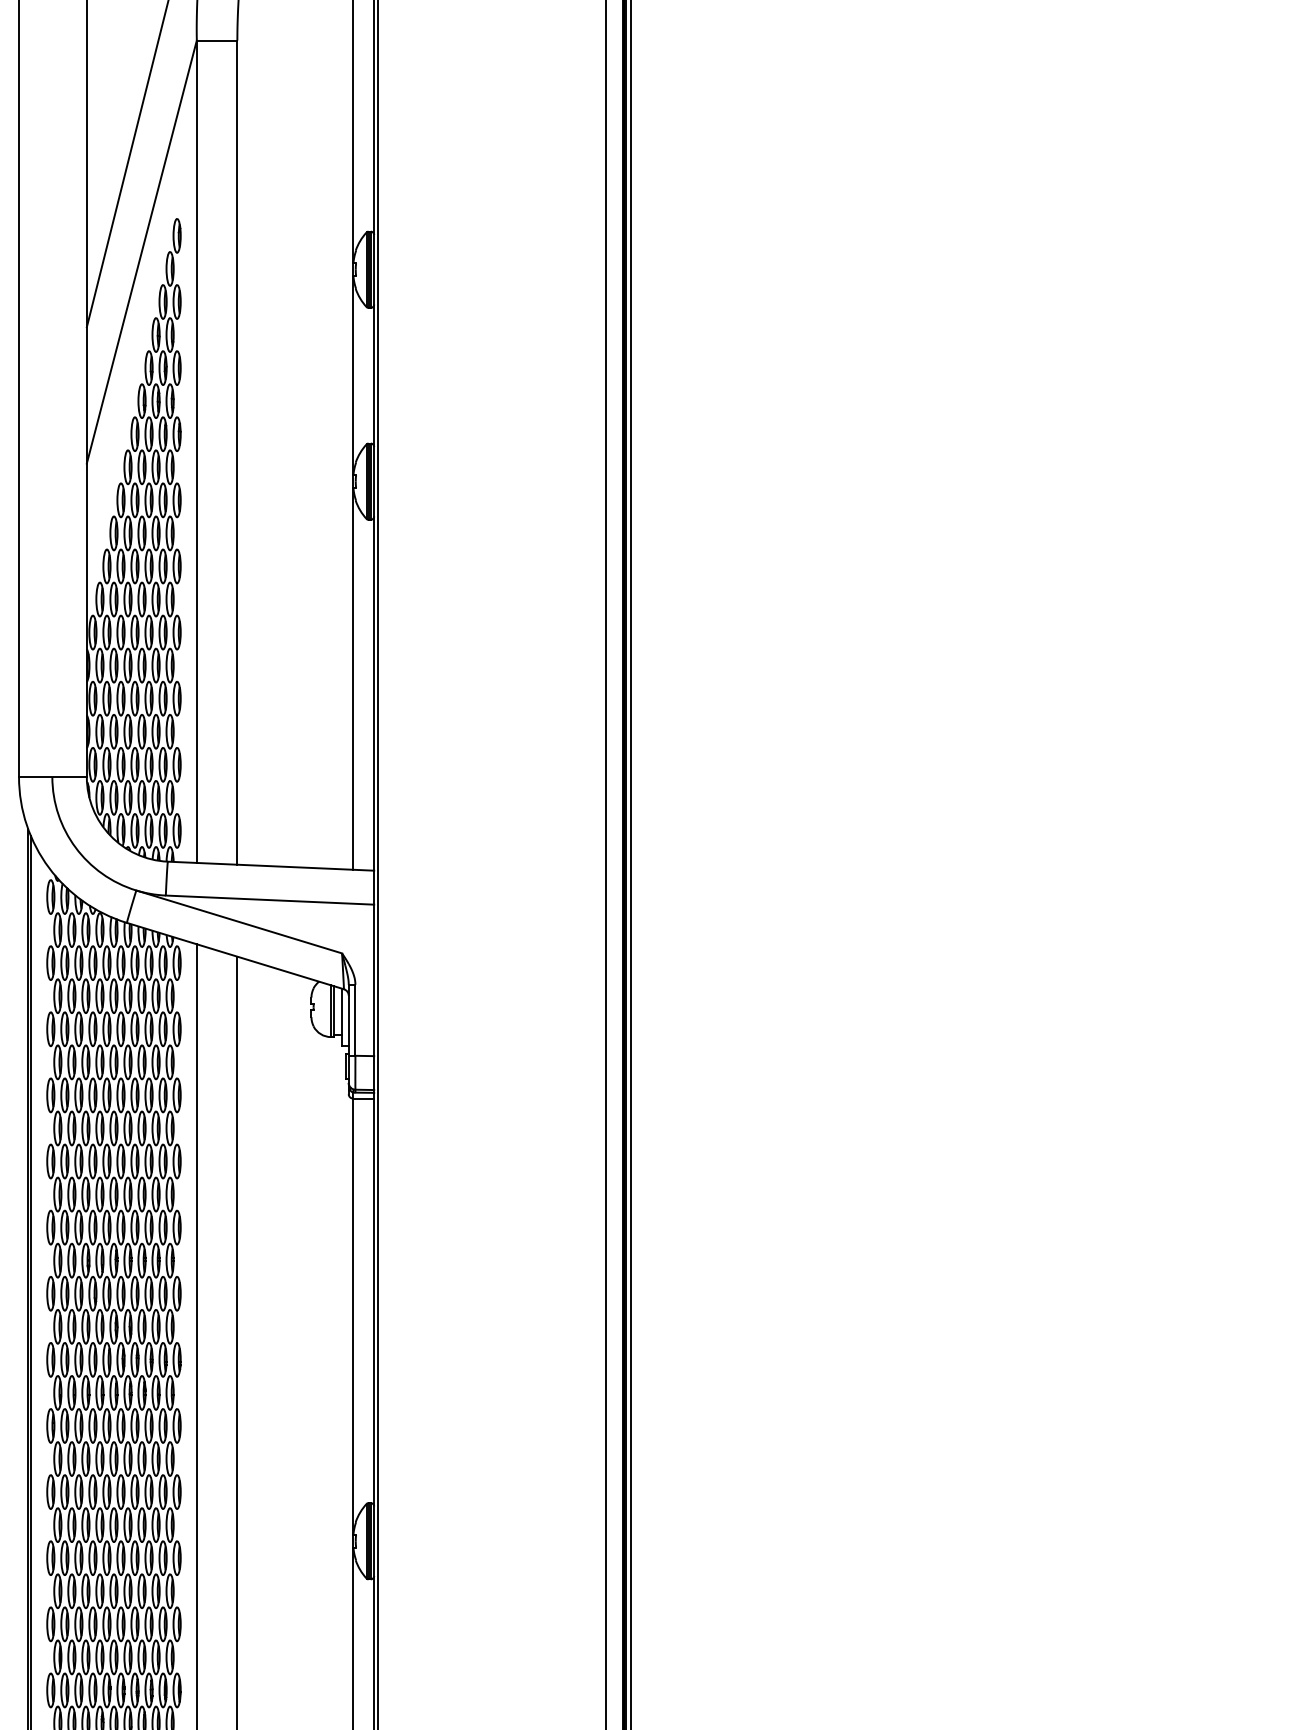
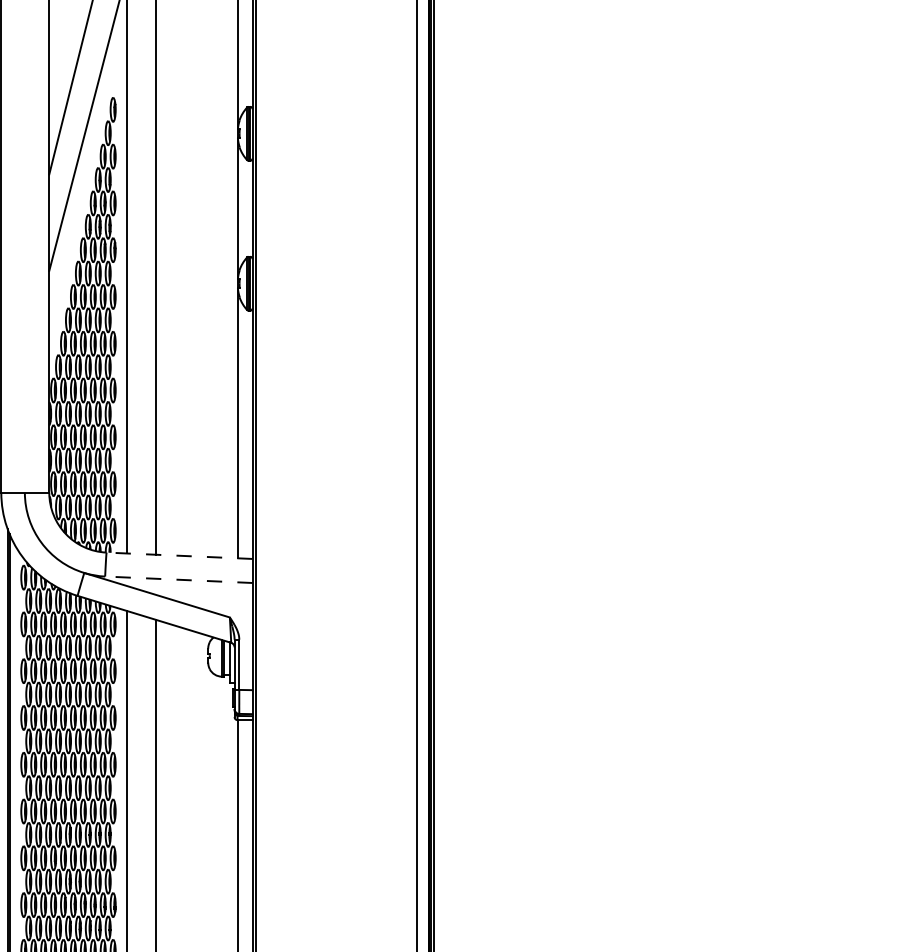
line: (270, 866) -> (179, 555), solid -> dashed
line: (269, 900) -> (178, 580), solid -> dashed

